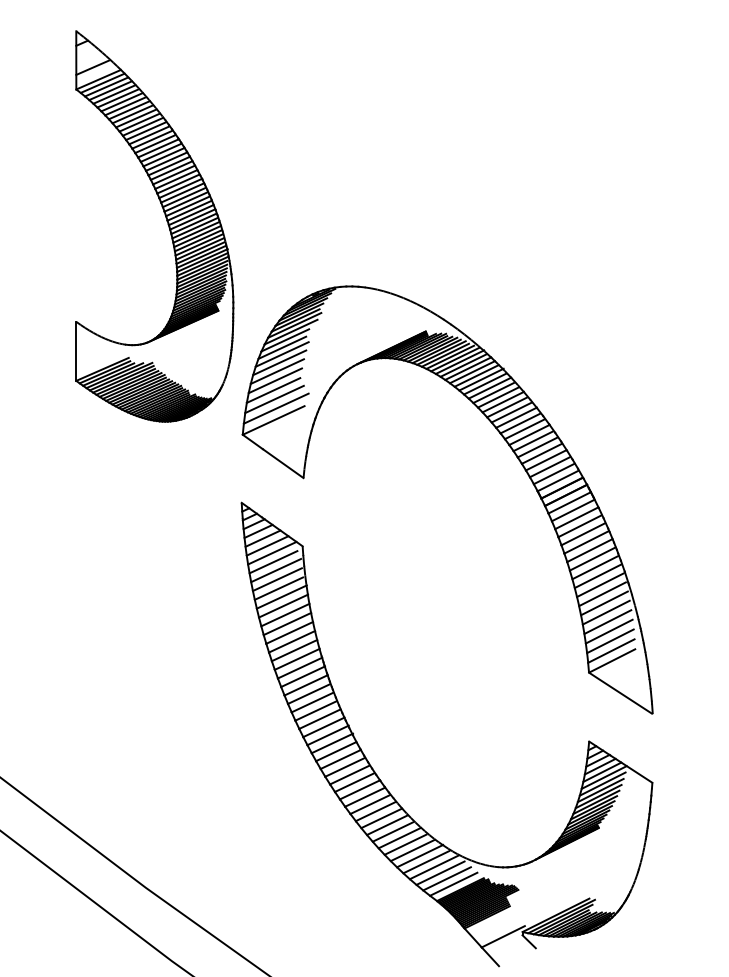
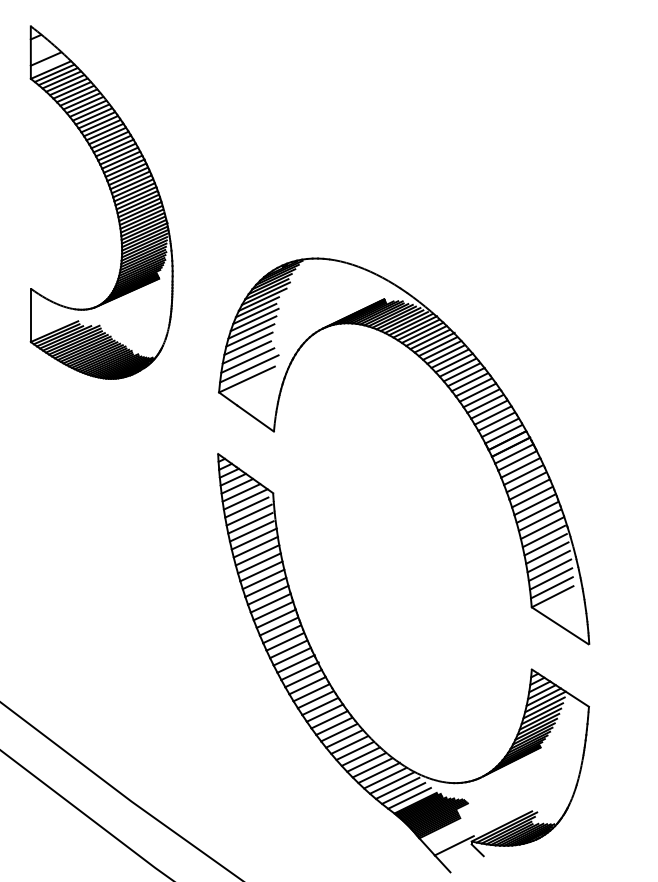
part: (166, 221) -> (112, 198), moved

